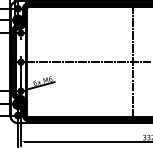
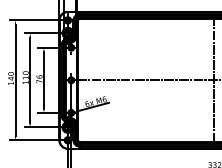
line: (132, 62) -> (213, 80), moved

